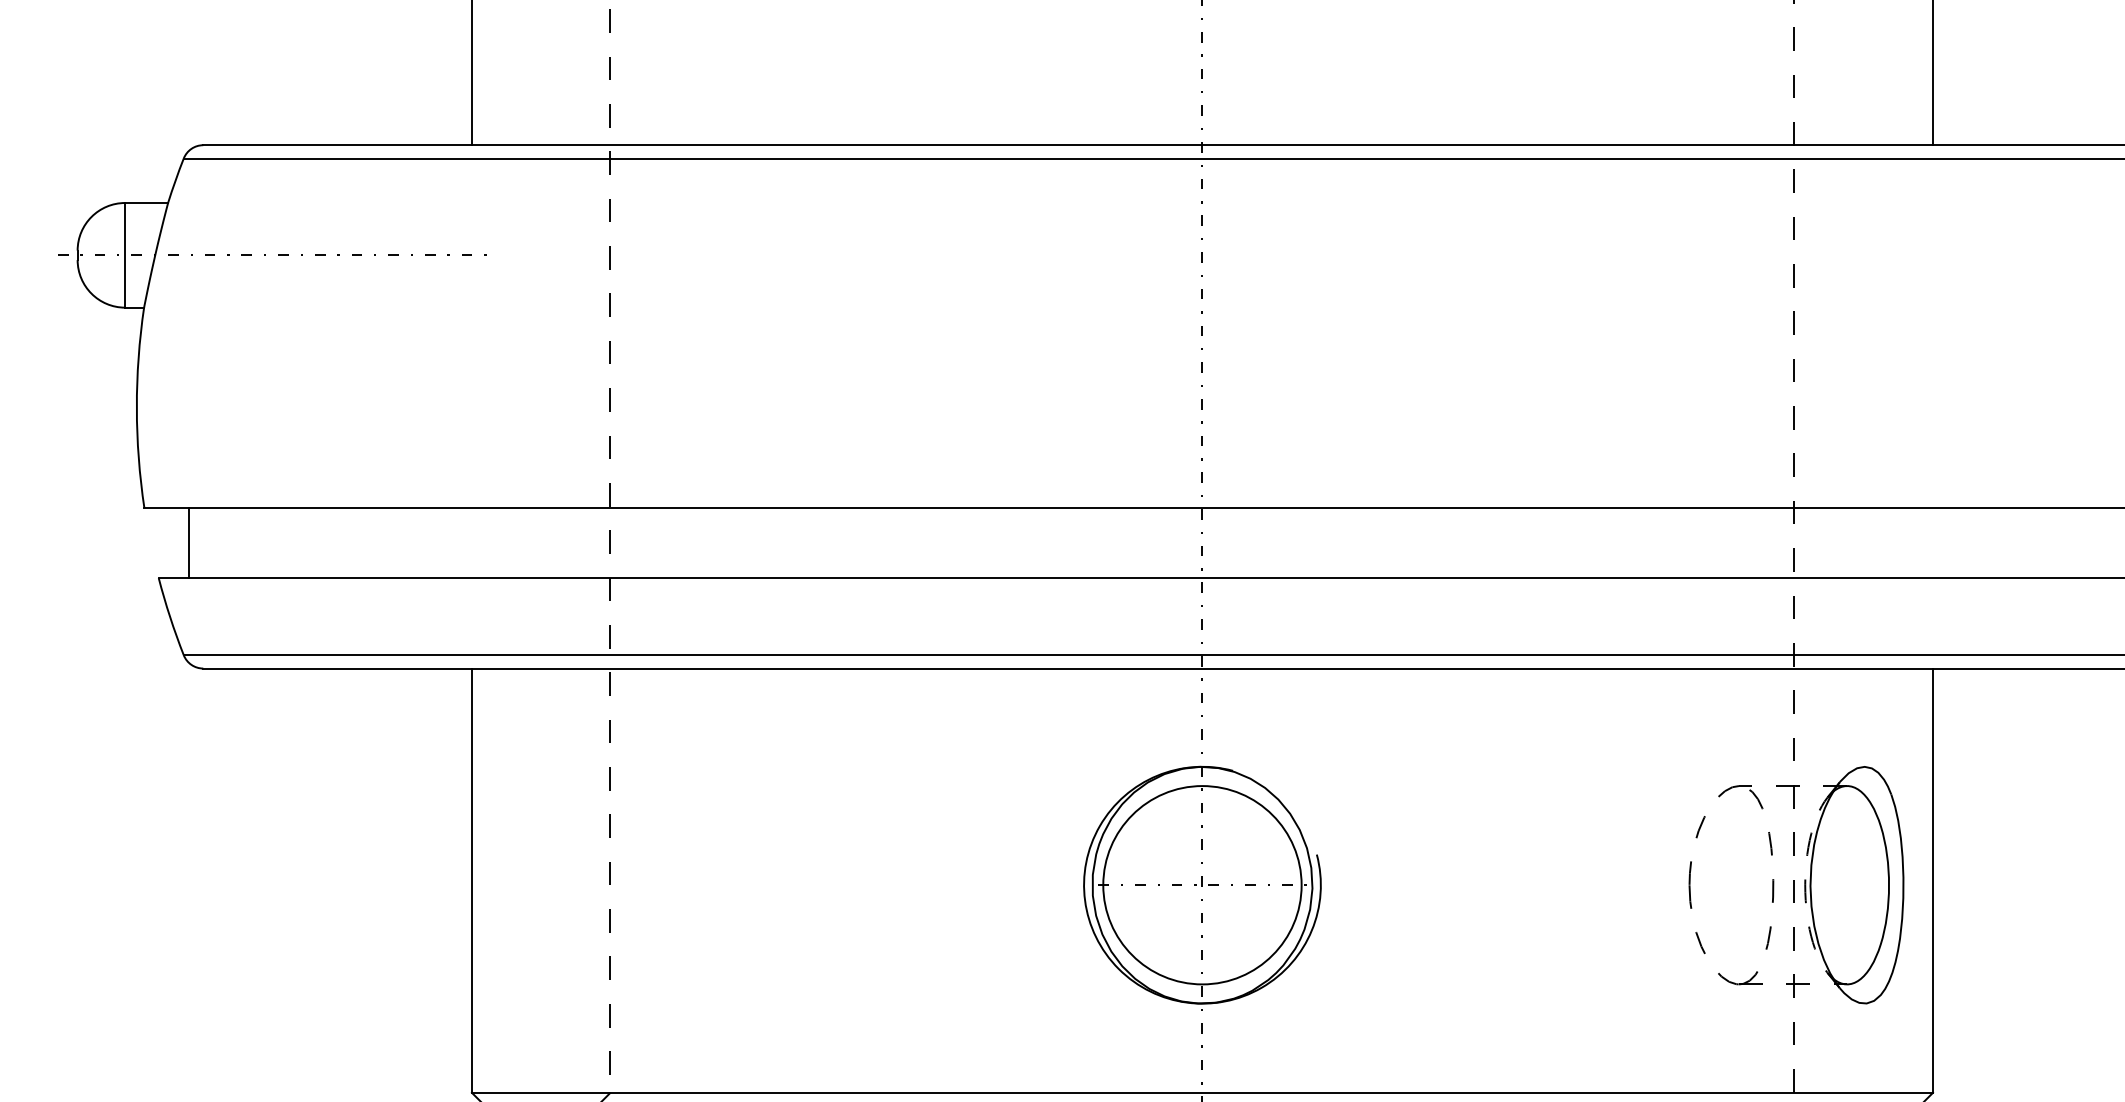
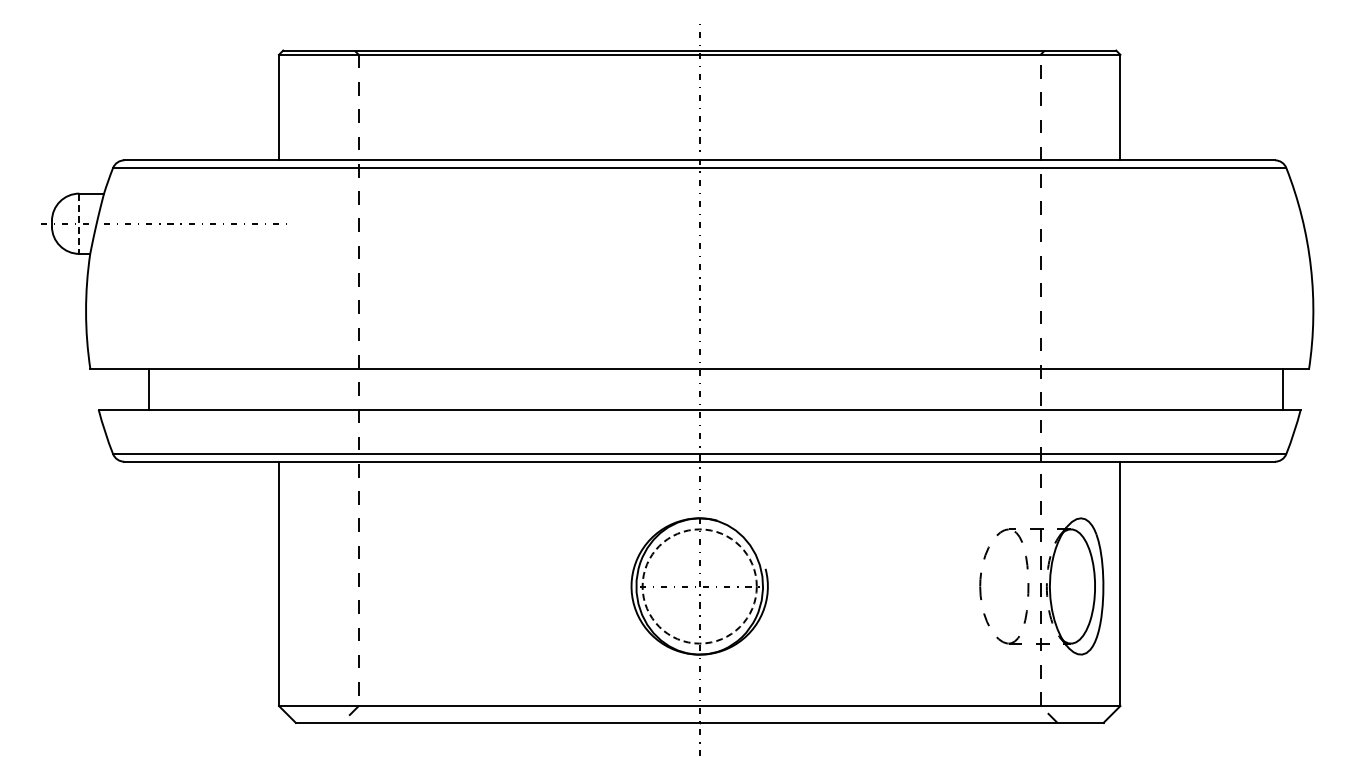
line: (125, 256) -> (79, 224), solid -> dashed
line: (189, 543) -> (149, 389), moved
circle: (1202, 885) -> (699, 586), solid -> dashed

